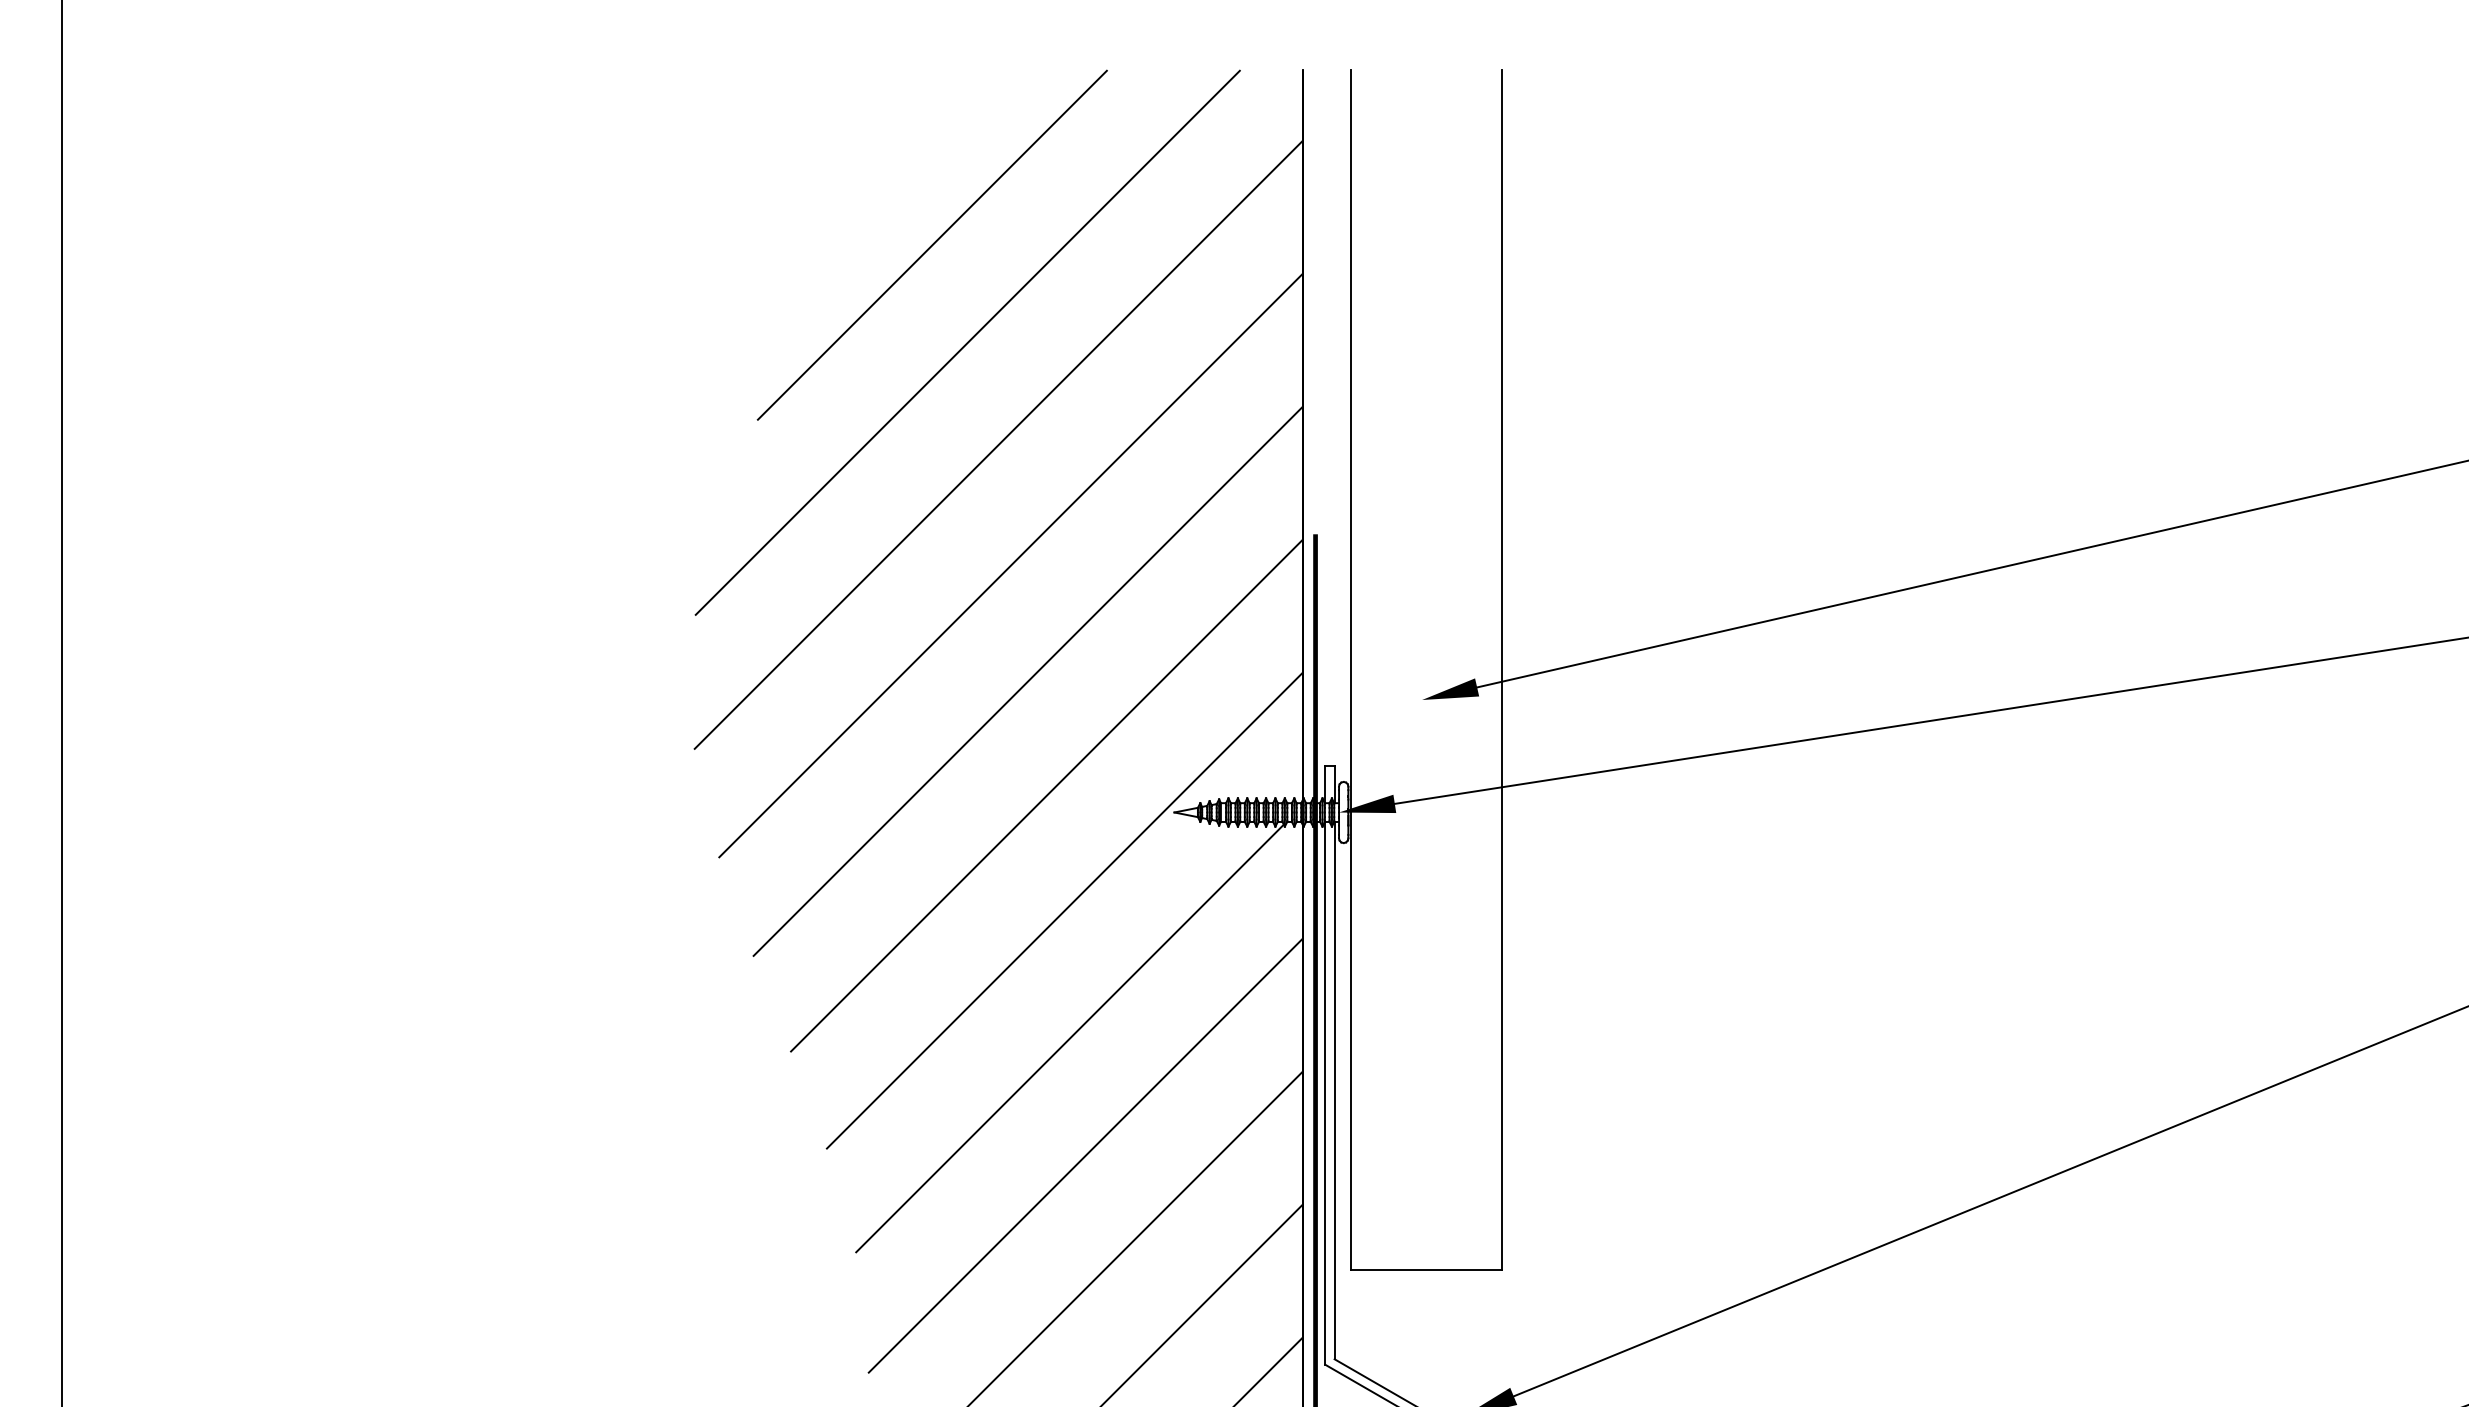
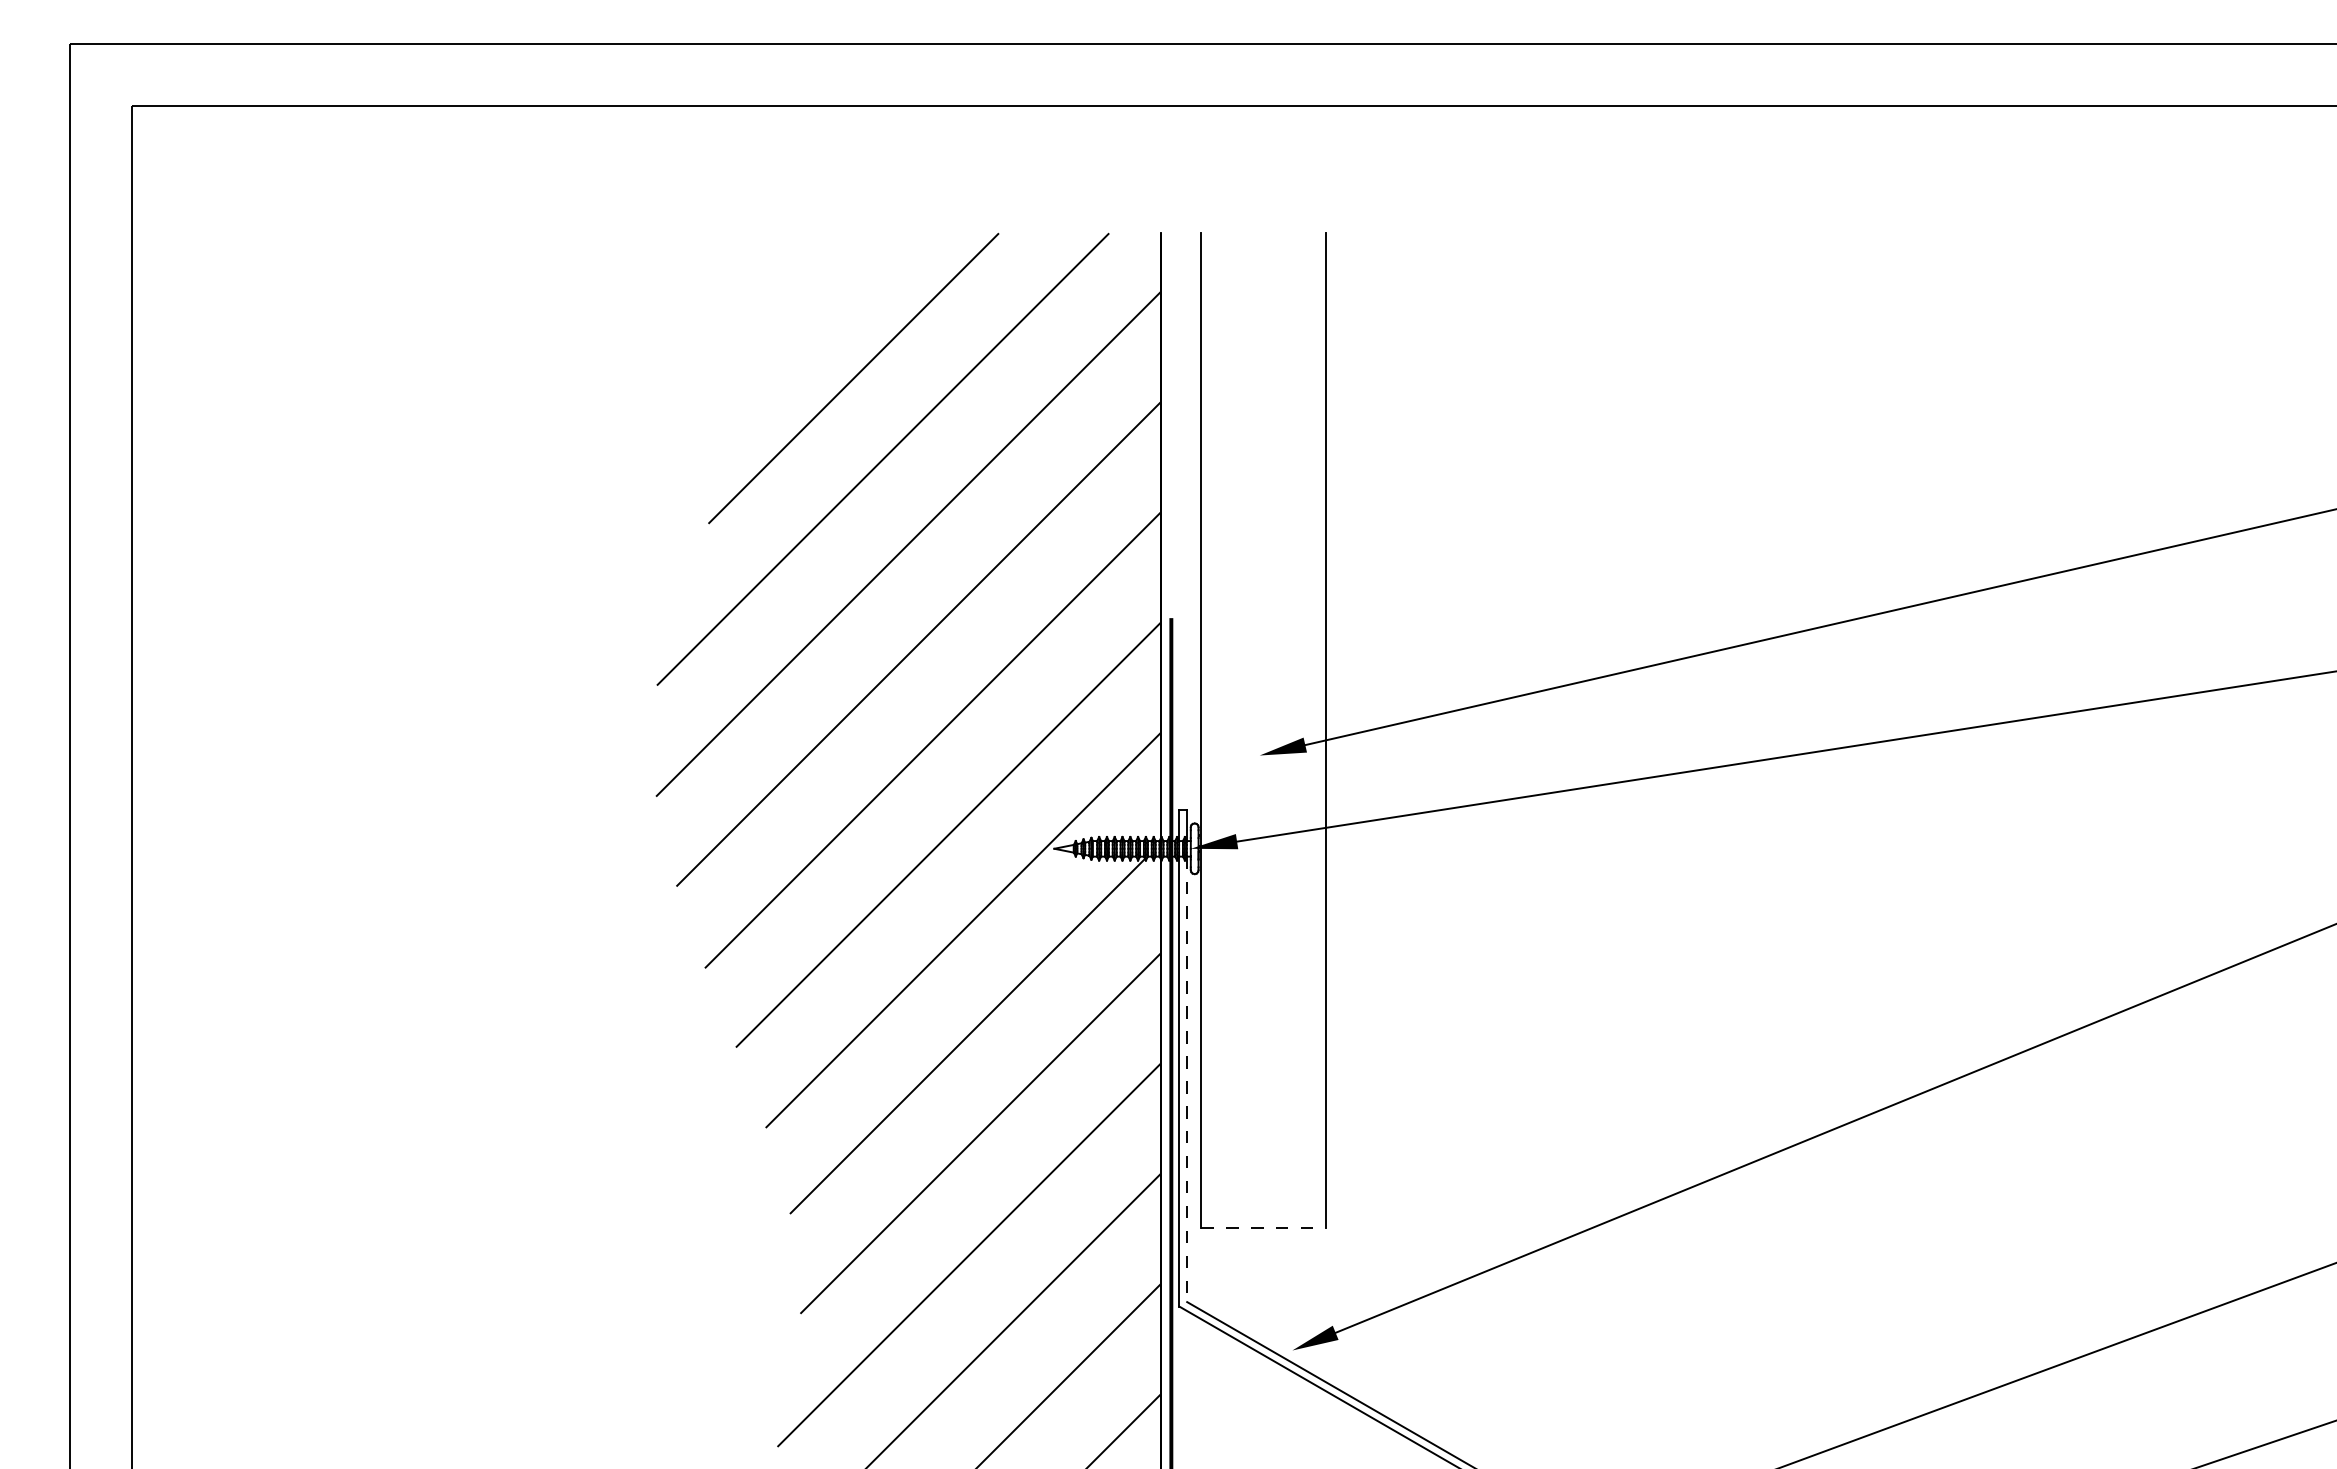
line: (1335, 1090) -> (1187, 1079), solid -> dashed
line: (1426, 1270) -> (1263, 1228), solid -> dashed

